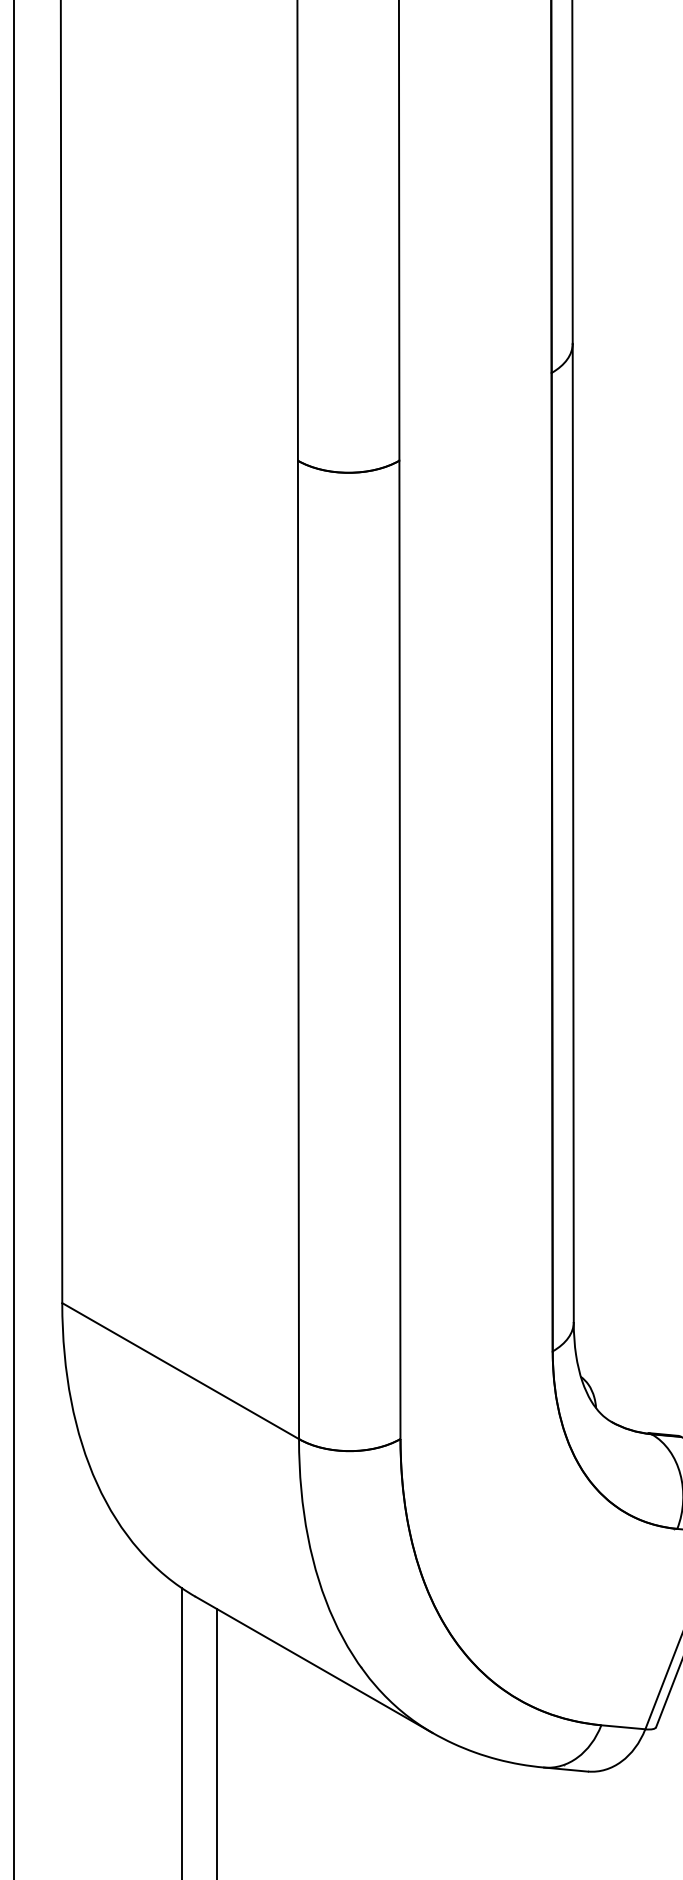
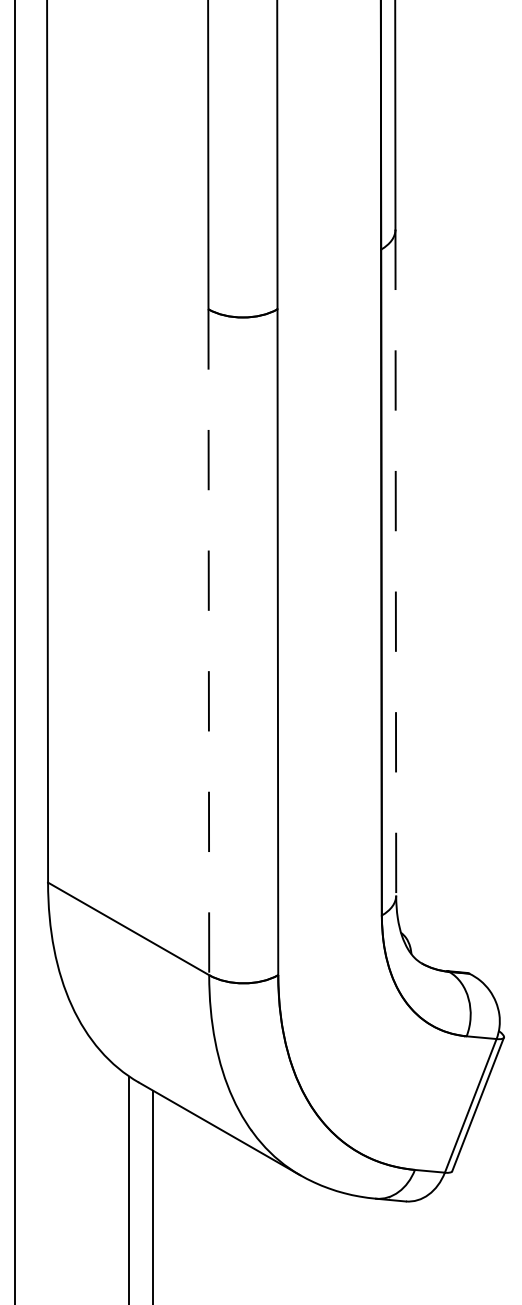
line: (572, 832) -> (395, 562), solid -> dashed
line: (297, 950) -> (208, 642), solid -> dashed

